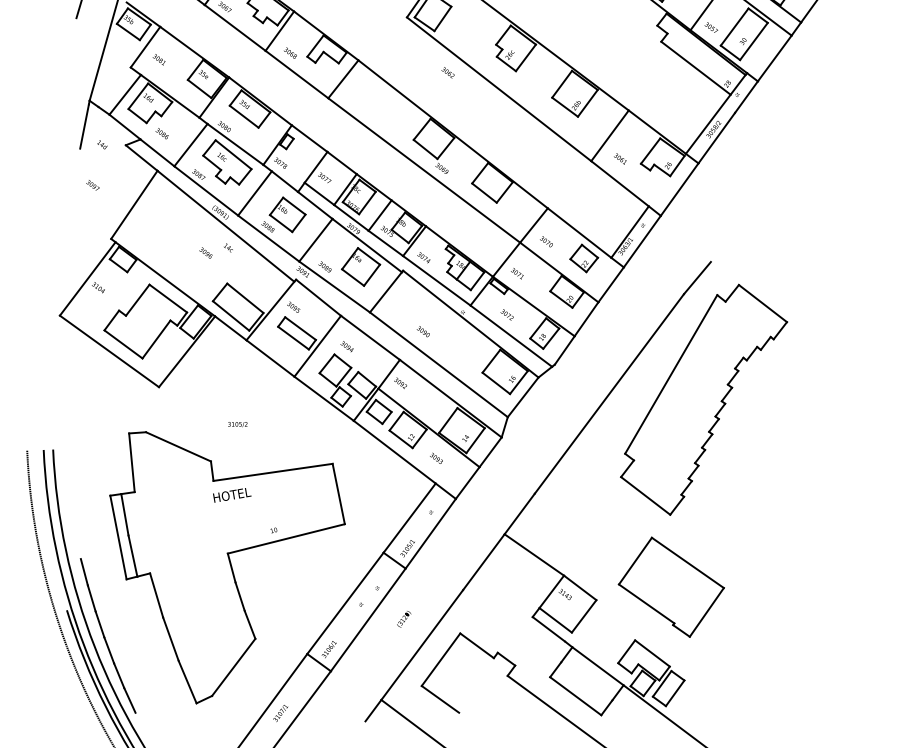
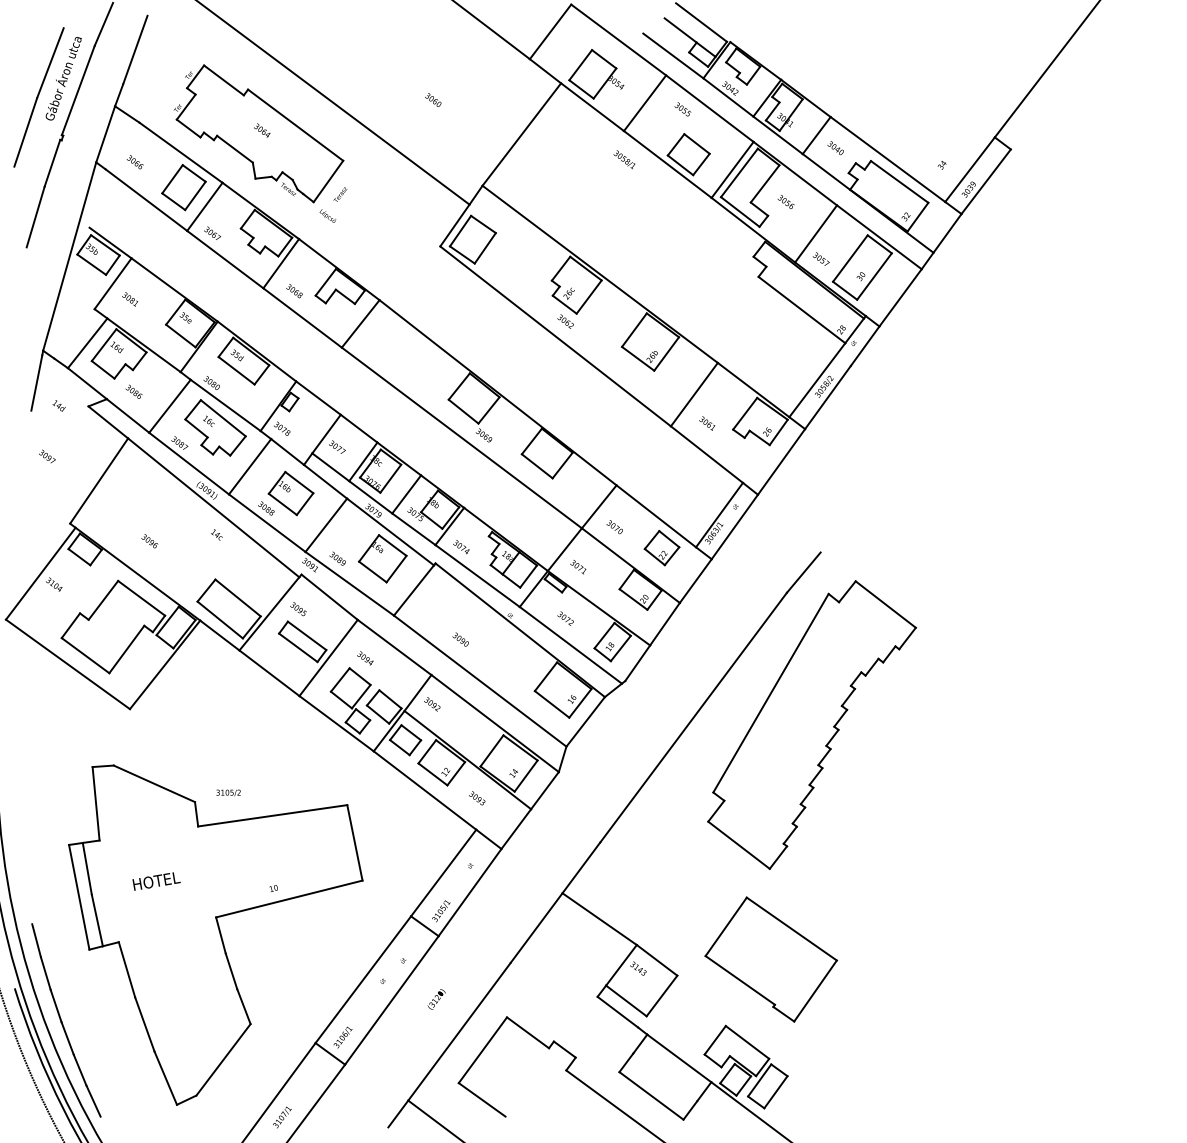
text: (447, 72) -> (565, 321), moved
text: (205, 253) -> (149, 541), moved
text: (237, 424) -> (228, 792), moved
text: (232, 495) -> (156, 881), moved

